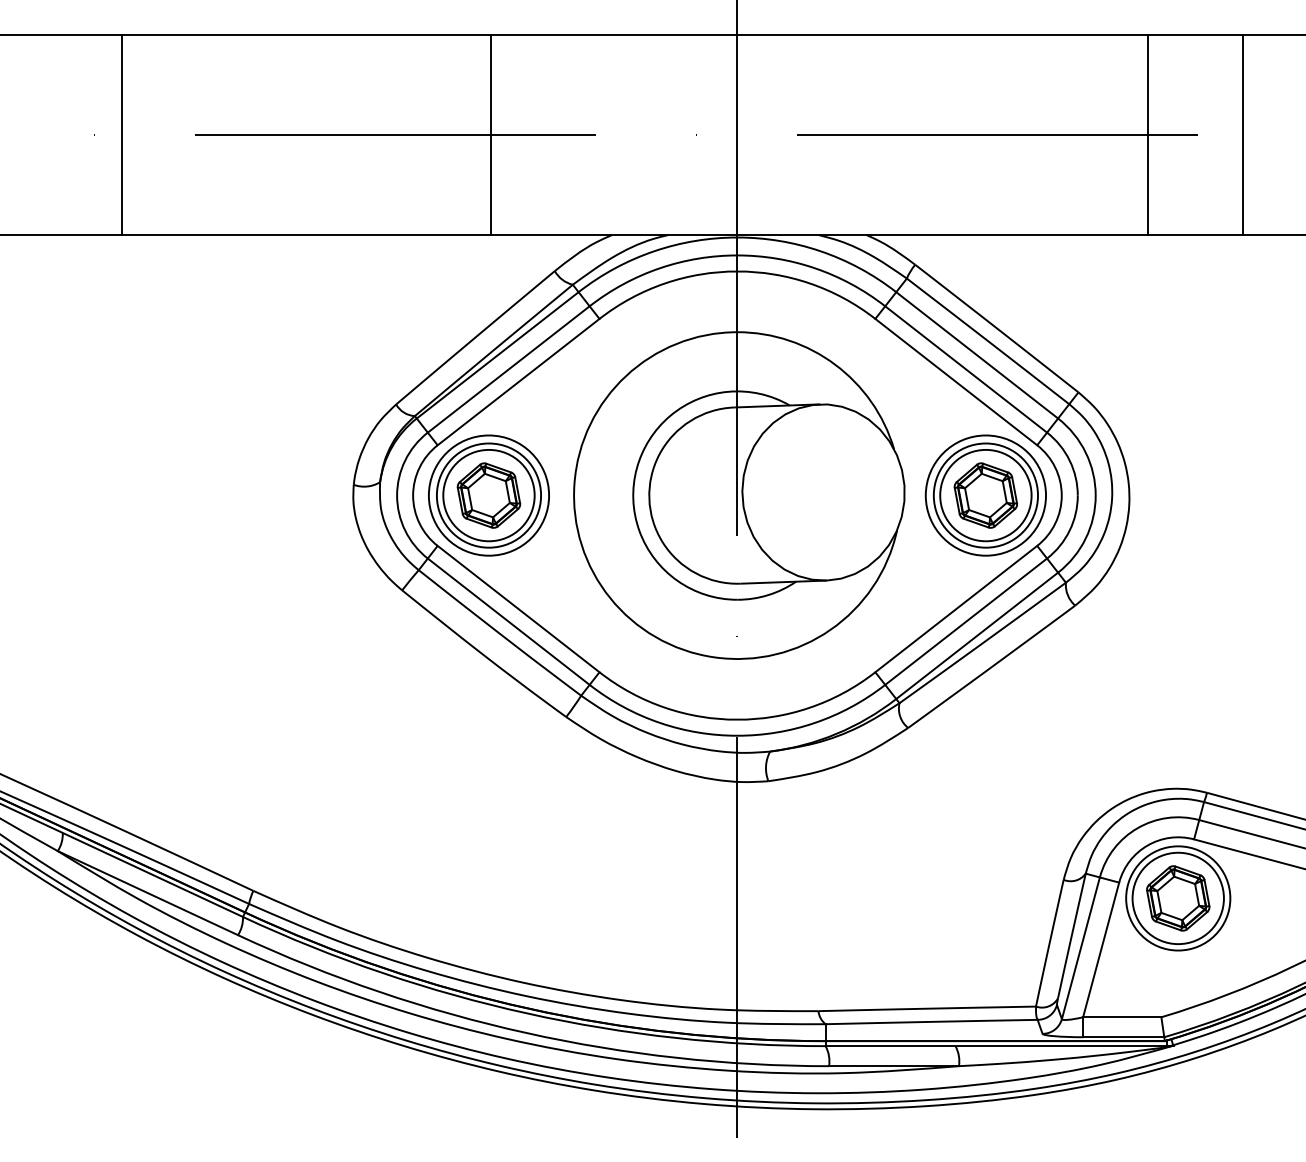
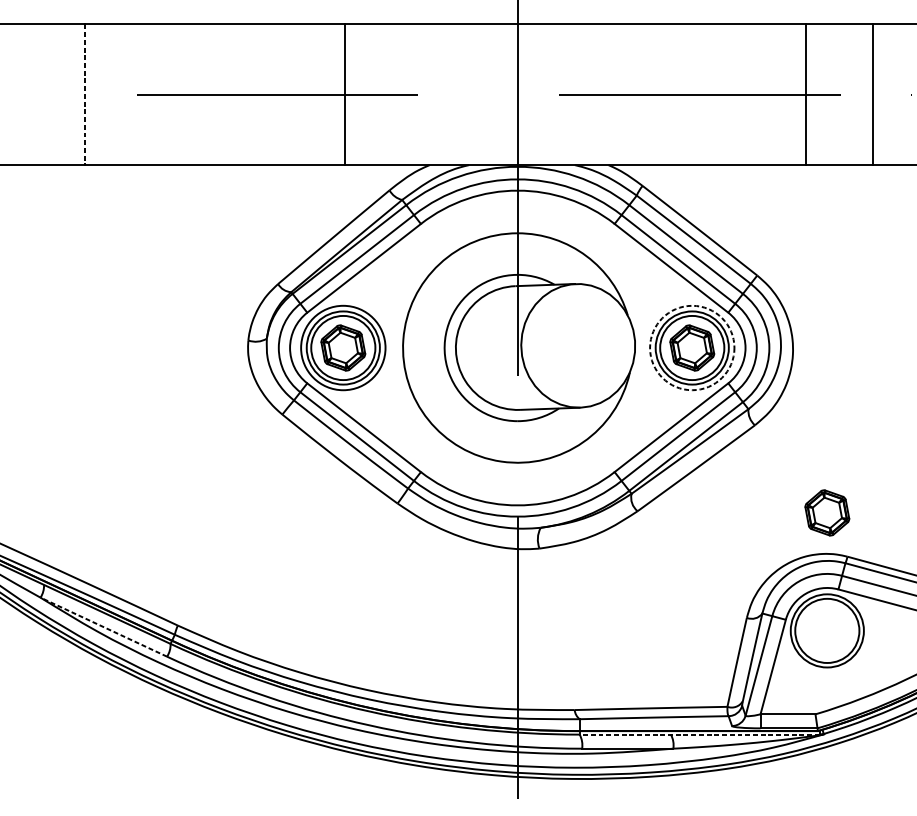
line: (121, 135) -> (85, 95), solid -> dashed
circle: (985, 495) -> (691, 347), solid -> dashed
line: (147, 892) -> (103, 626), solid -> dashed
part: (1178, 898) -> (827, 512), moved
line: (996, 1046) -> (699, 734), solid -> dashed

